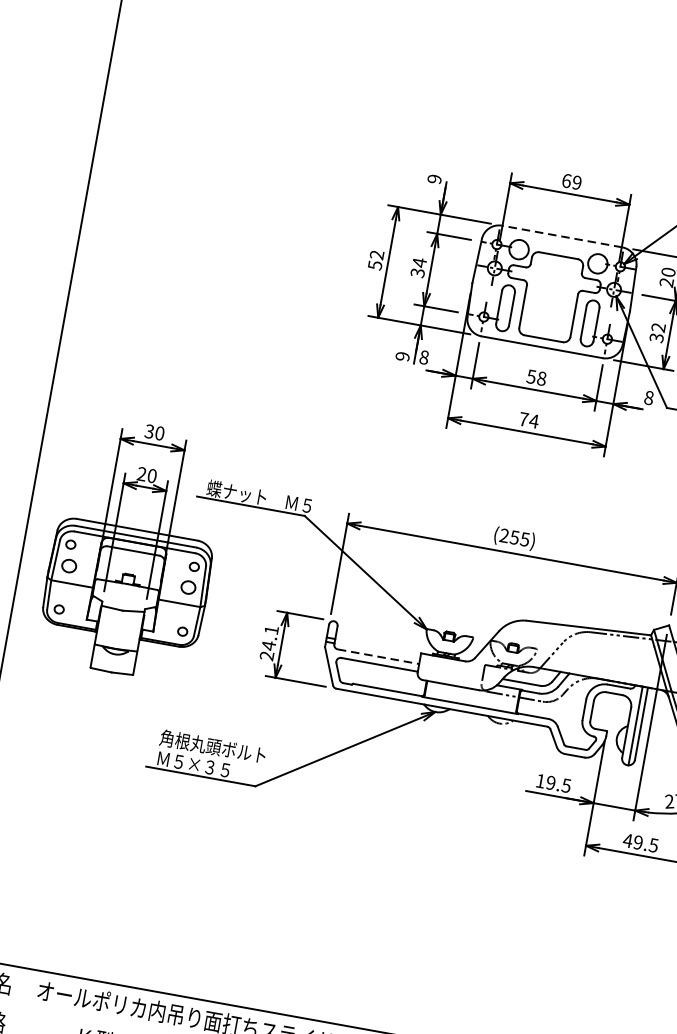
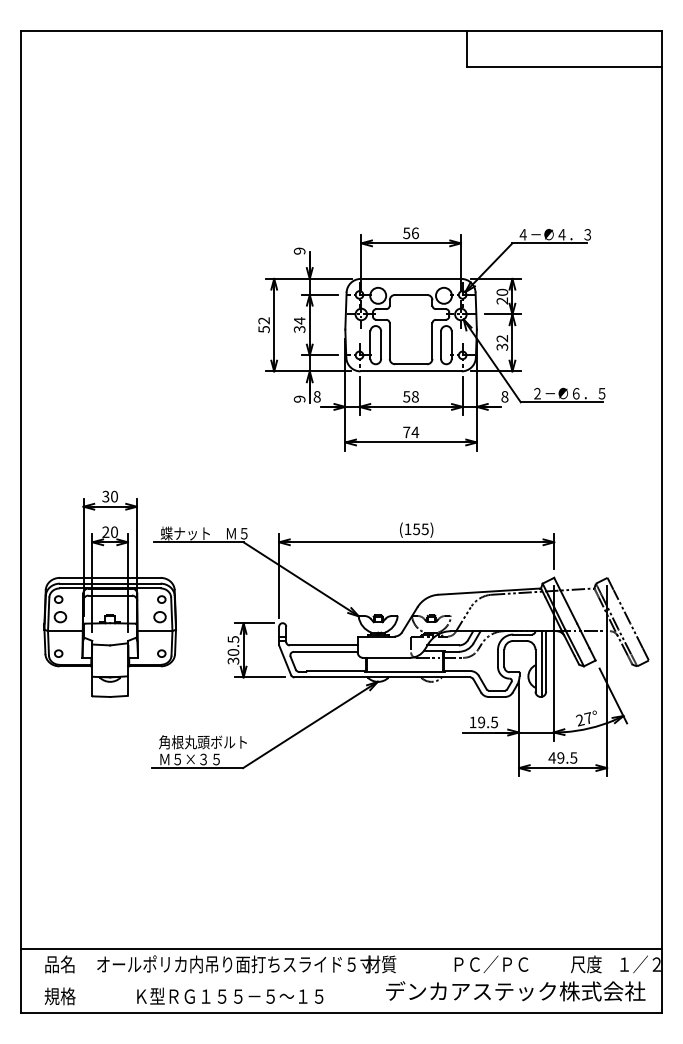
text: (571, 181) -> (410, 233), 69 -> 56
line: (561, 235) -> (410, 278), dashed -> solid
text: (504, 534) -> (407, 528), (255) -> (155)
text: (269, 643) -> (233, 650), 24.1 -> 30.5
line: (378, 656) -> (323, 645), dashed -> solid

